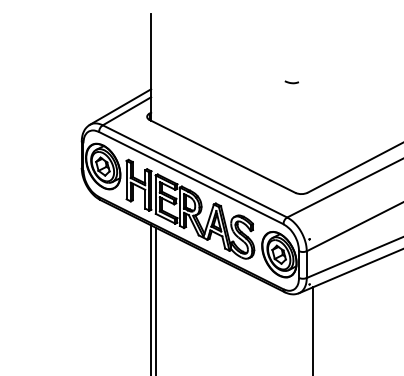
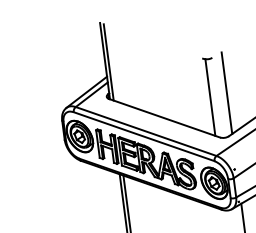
line: (156, 69) -> (109, 62), added
line: (312, 133) -> (226, 93), added
line: (289, 135) -> (210, 96), added

